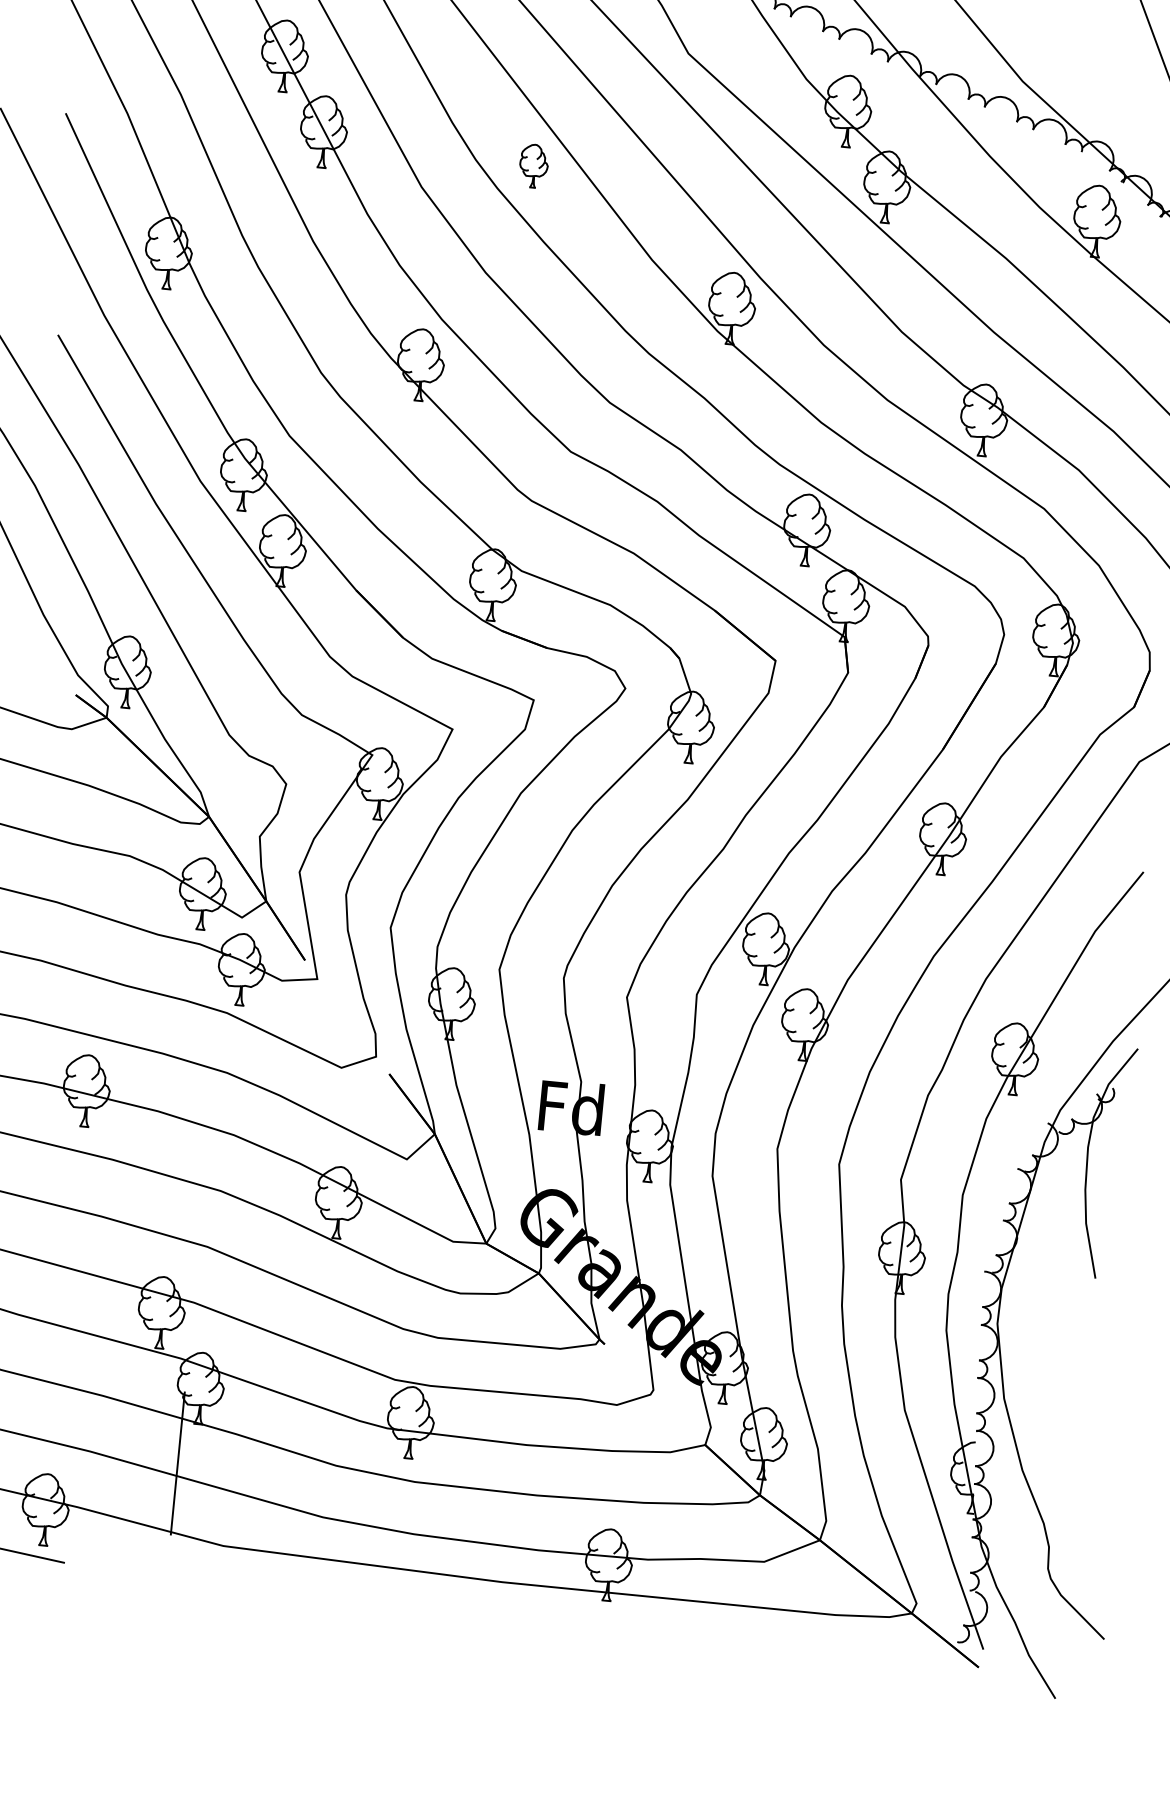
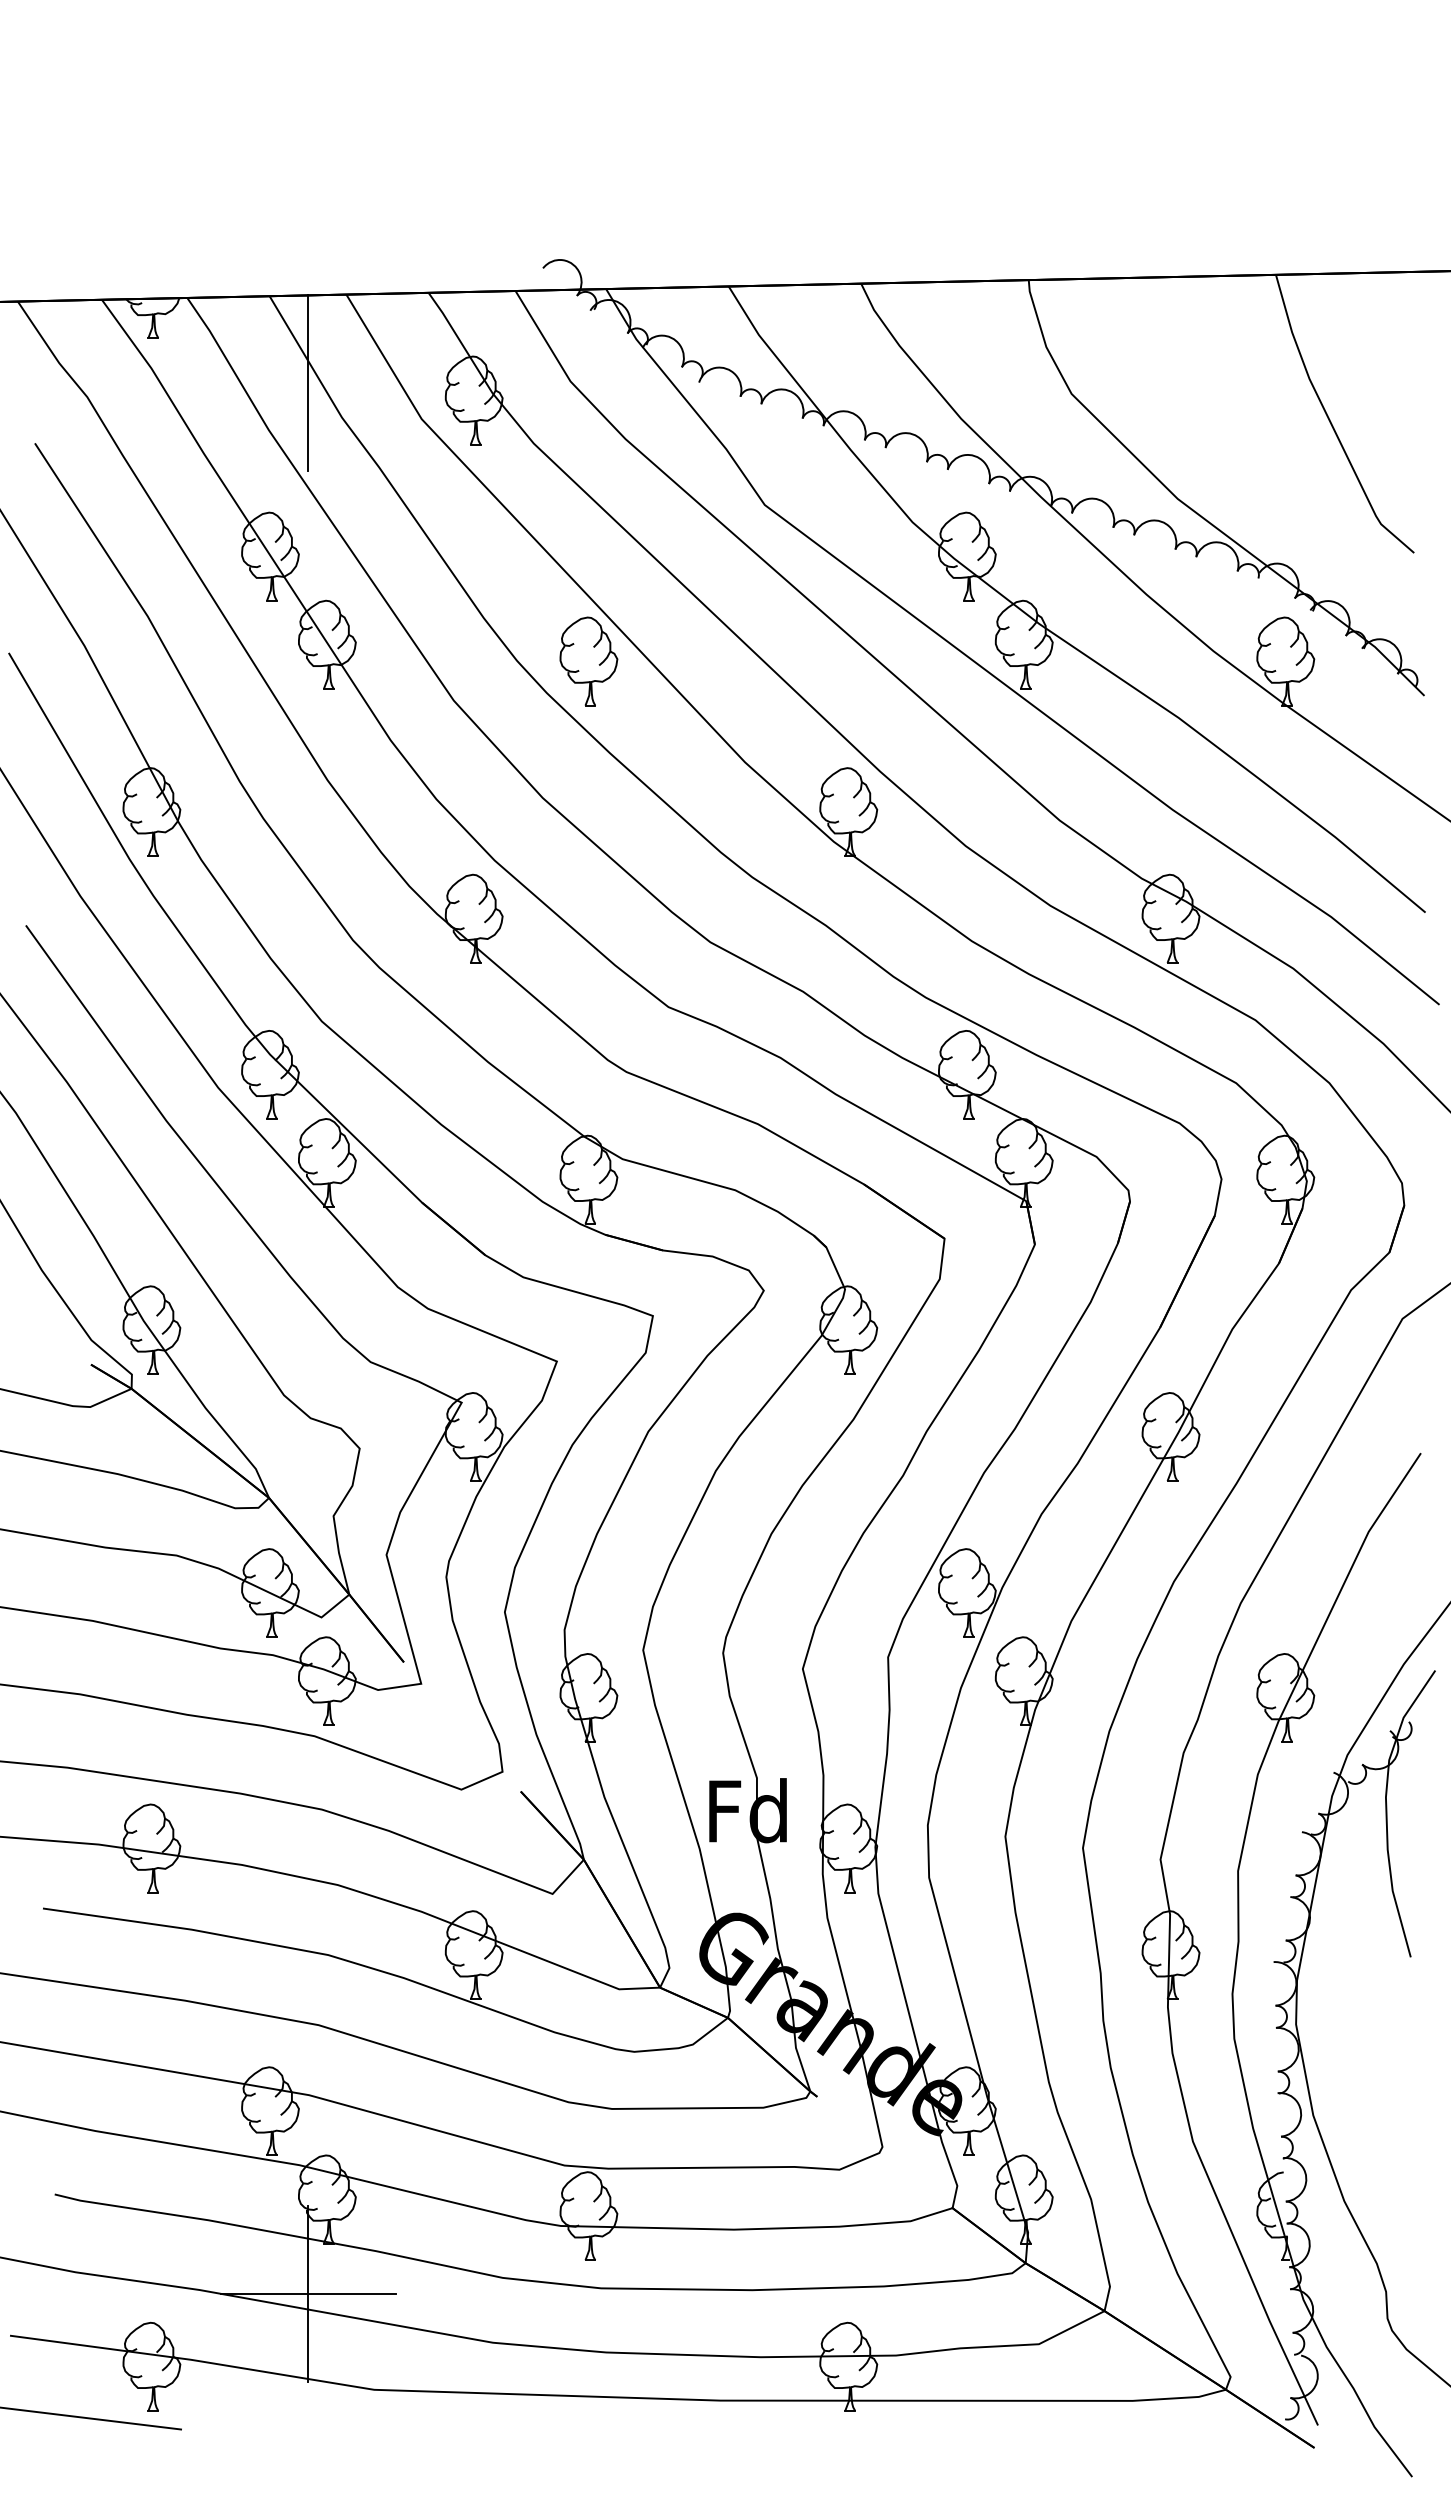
part: (533, 166) -> (588, 661), size x1.67
line: (177, 1463) -> (308, 2294), added

